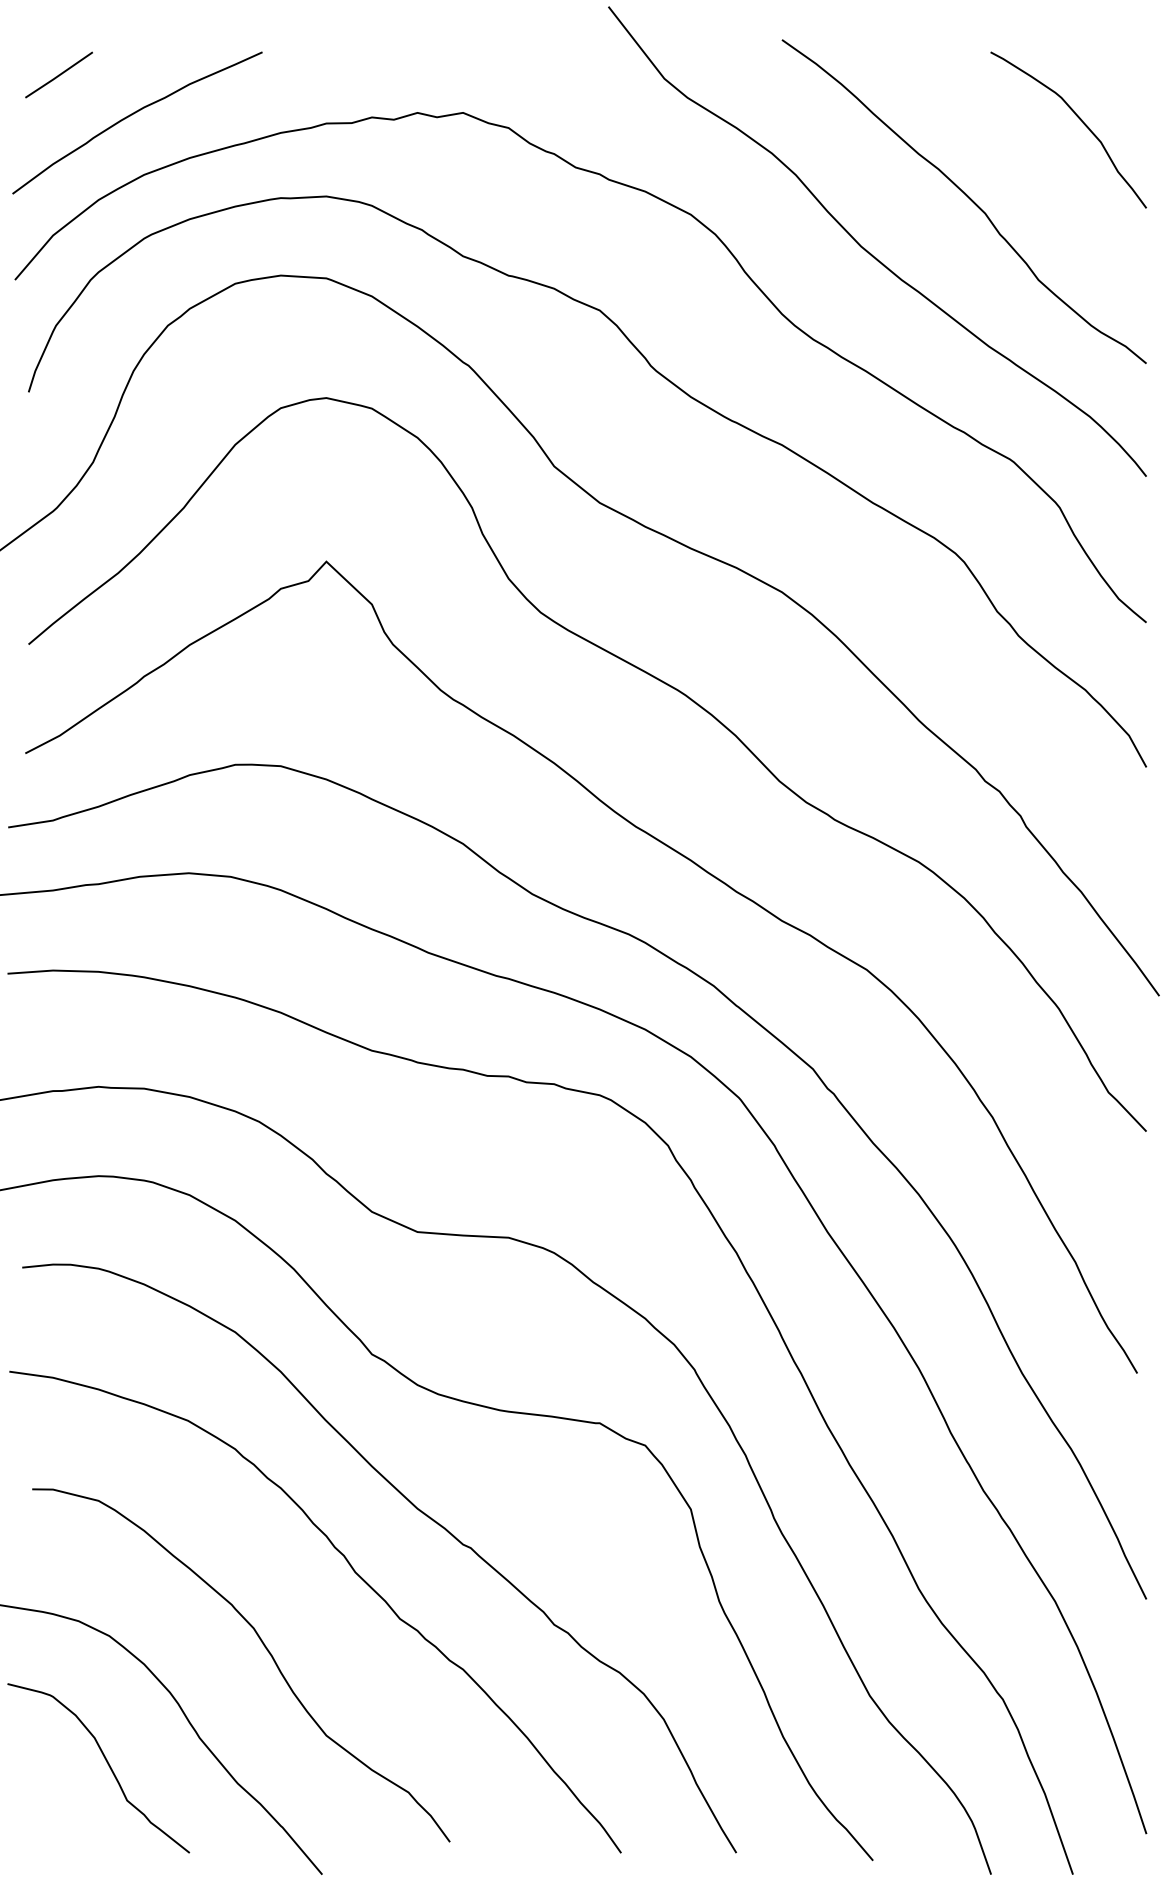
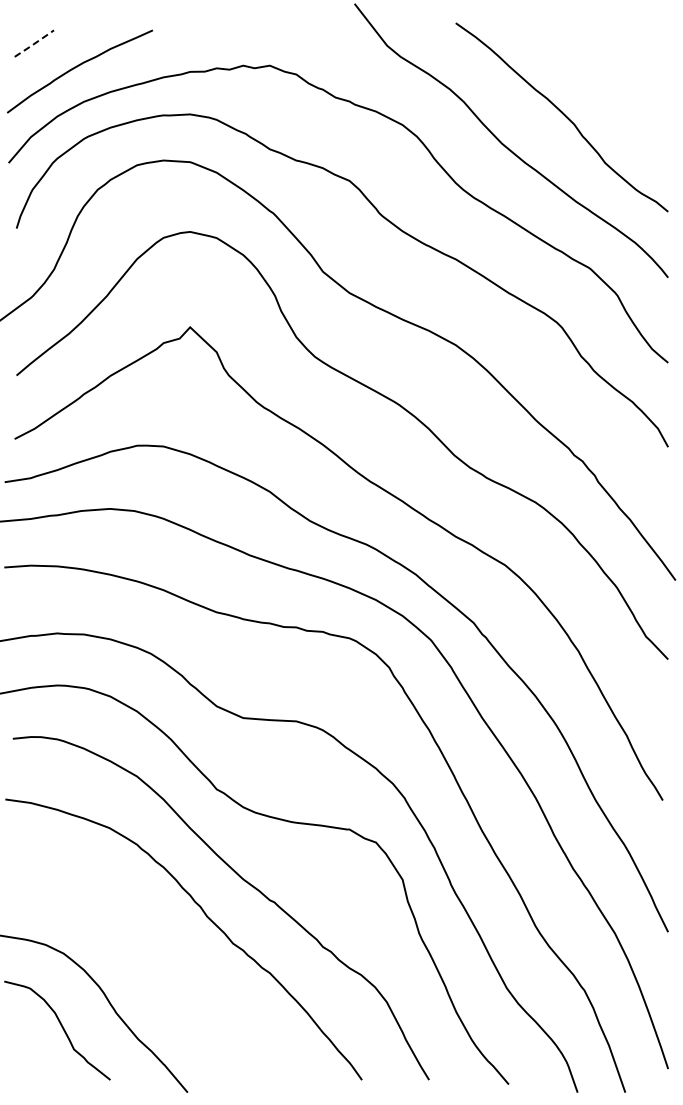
line: (59, 76) -> (34, 44), solid -> dashed
curve: (1078, 119) -> (628, 69), removed
curve: (265, 1649) -> (154, 961), removed

